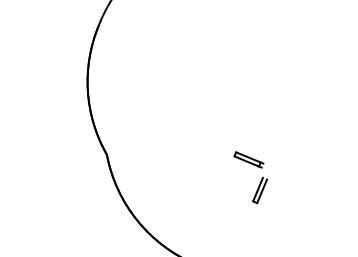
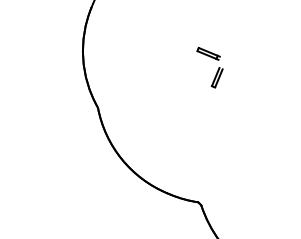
part: (260, 180) -> (217, 69), moved

